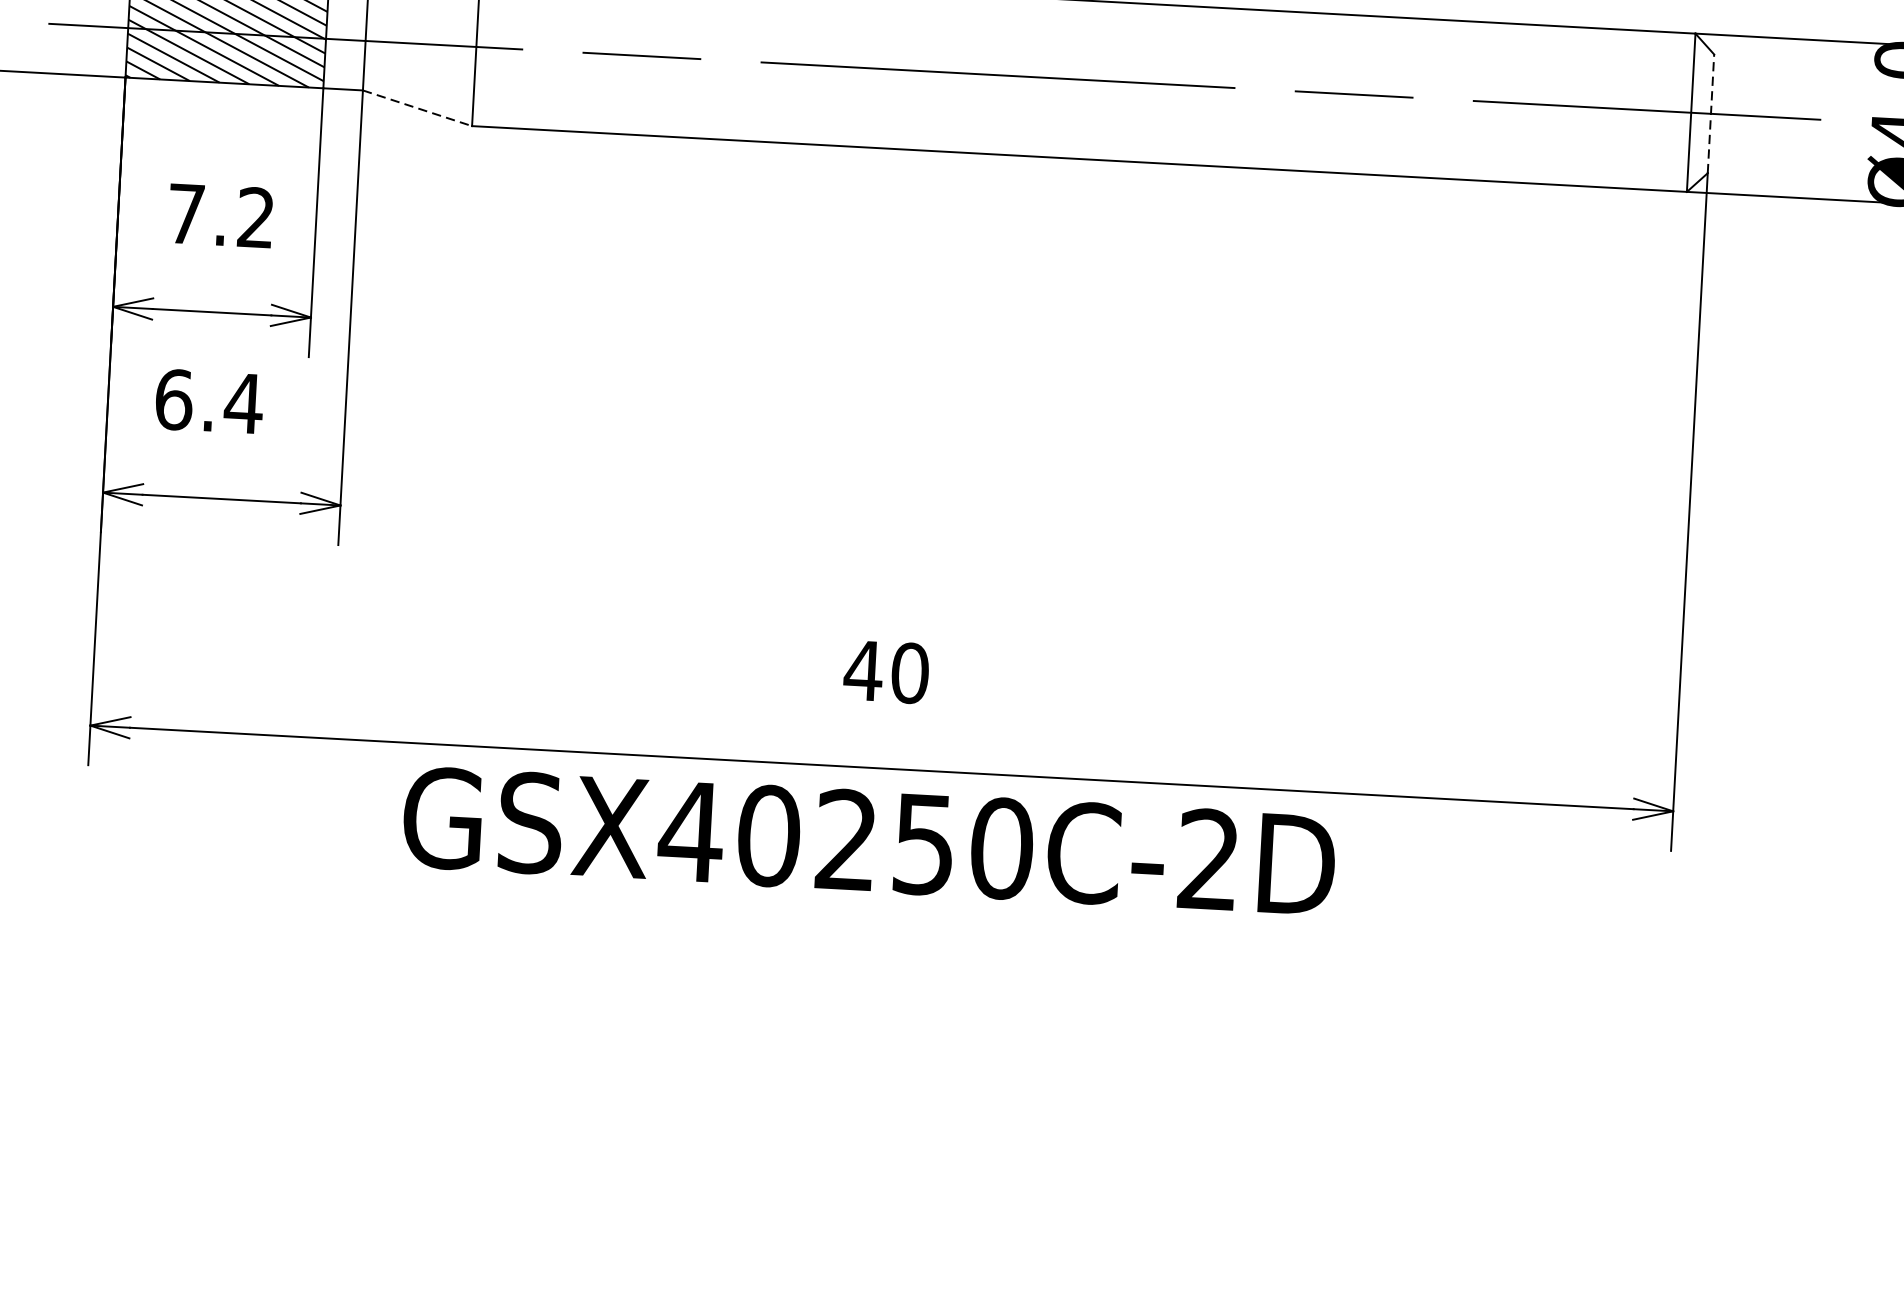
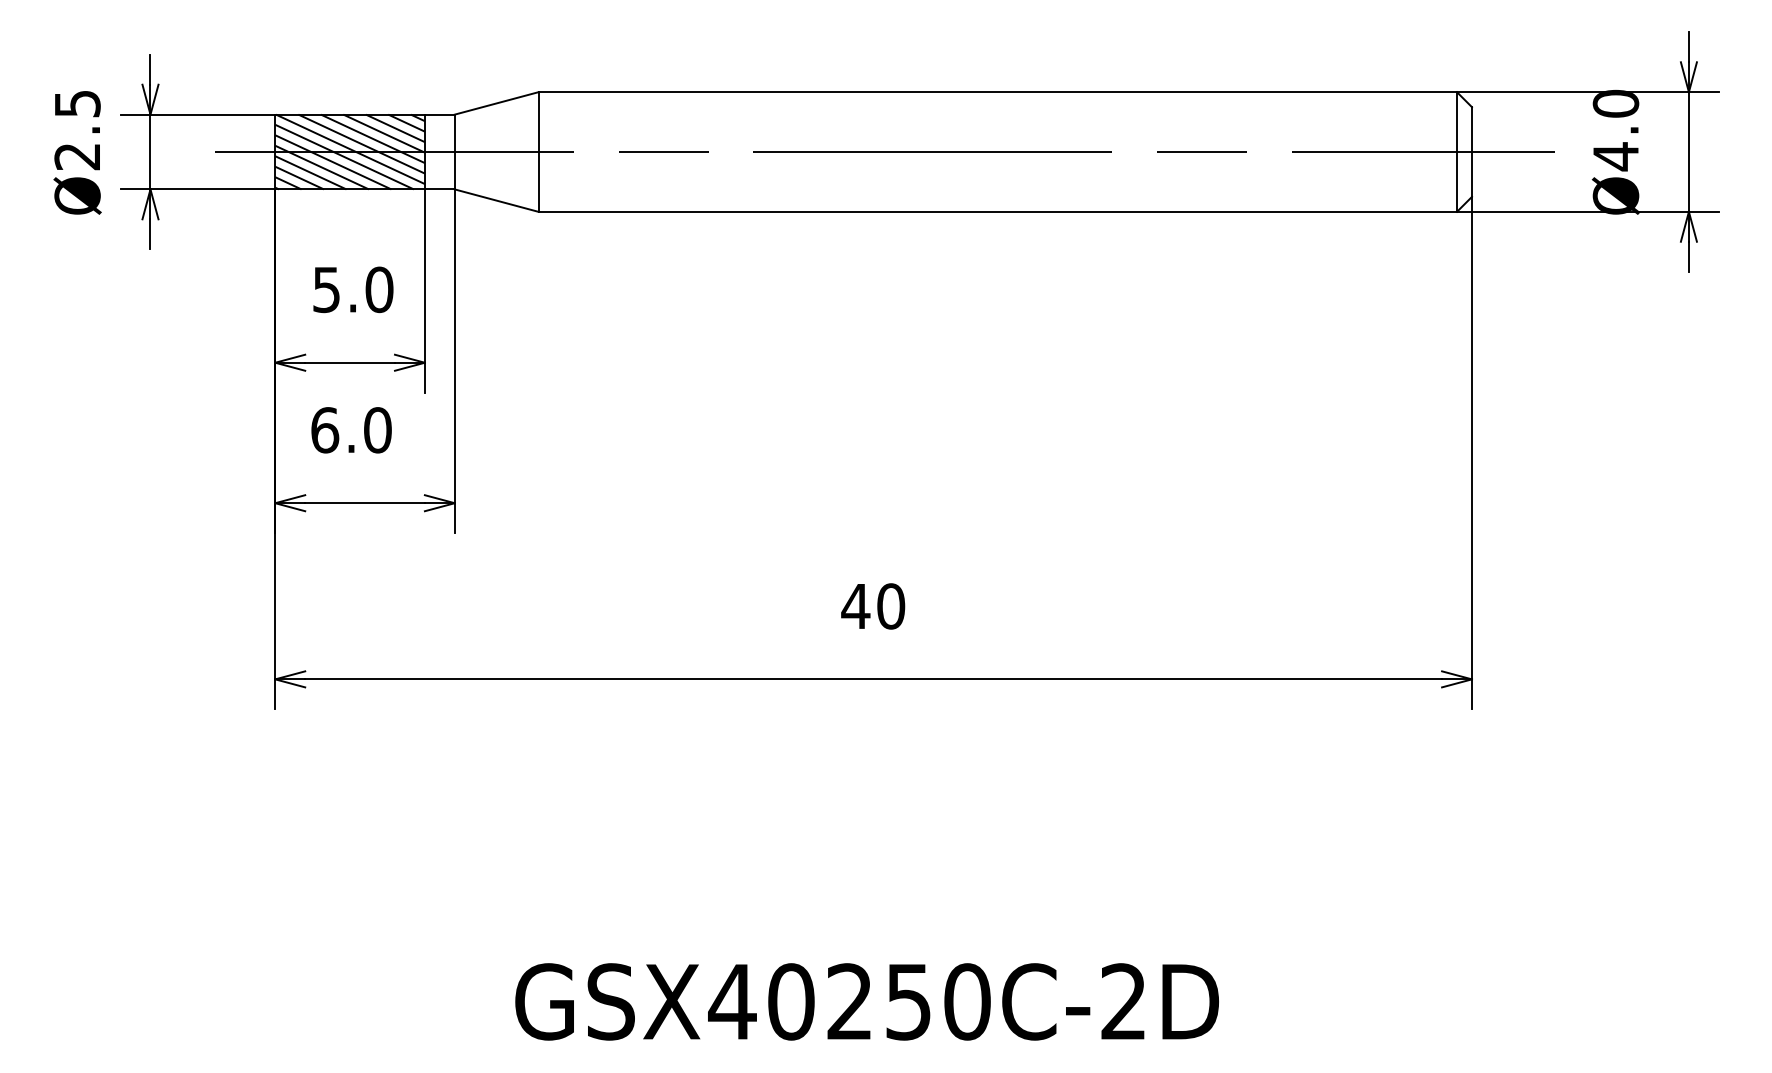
line: (418, 108) -> (497, 200), dashed -> solid
line: (1710, 114) -> (1471, 152), dashed -> solid
text: (221, 215) -> (353, 289), 7.2 -> 5.0
text: (243, 403) -> (377, 430), 6.4 -> 6.0
text: (868, 840) -> (866, 1001), moved

